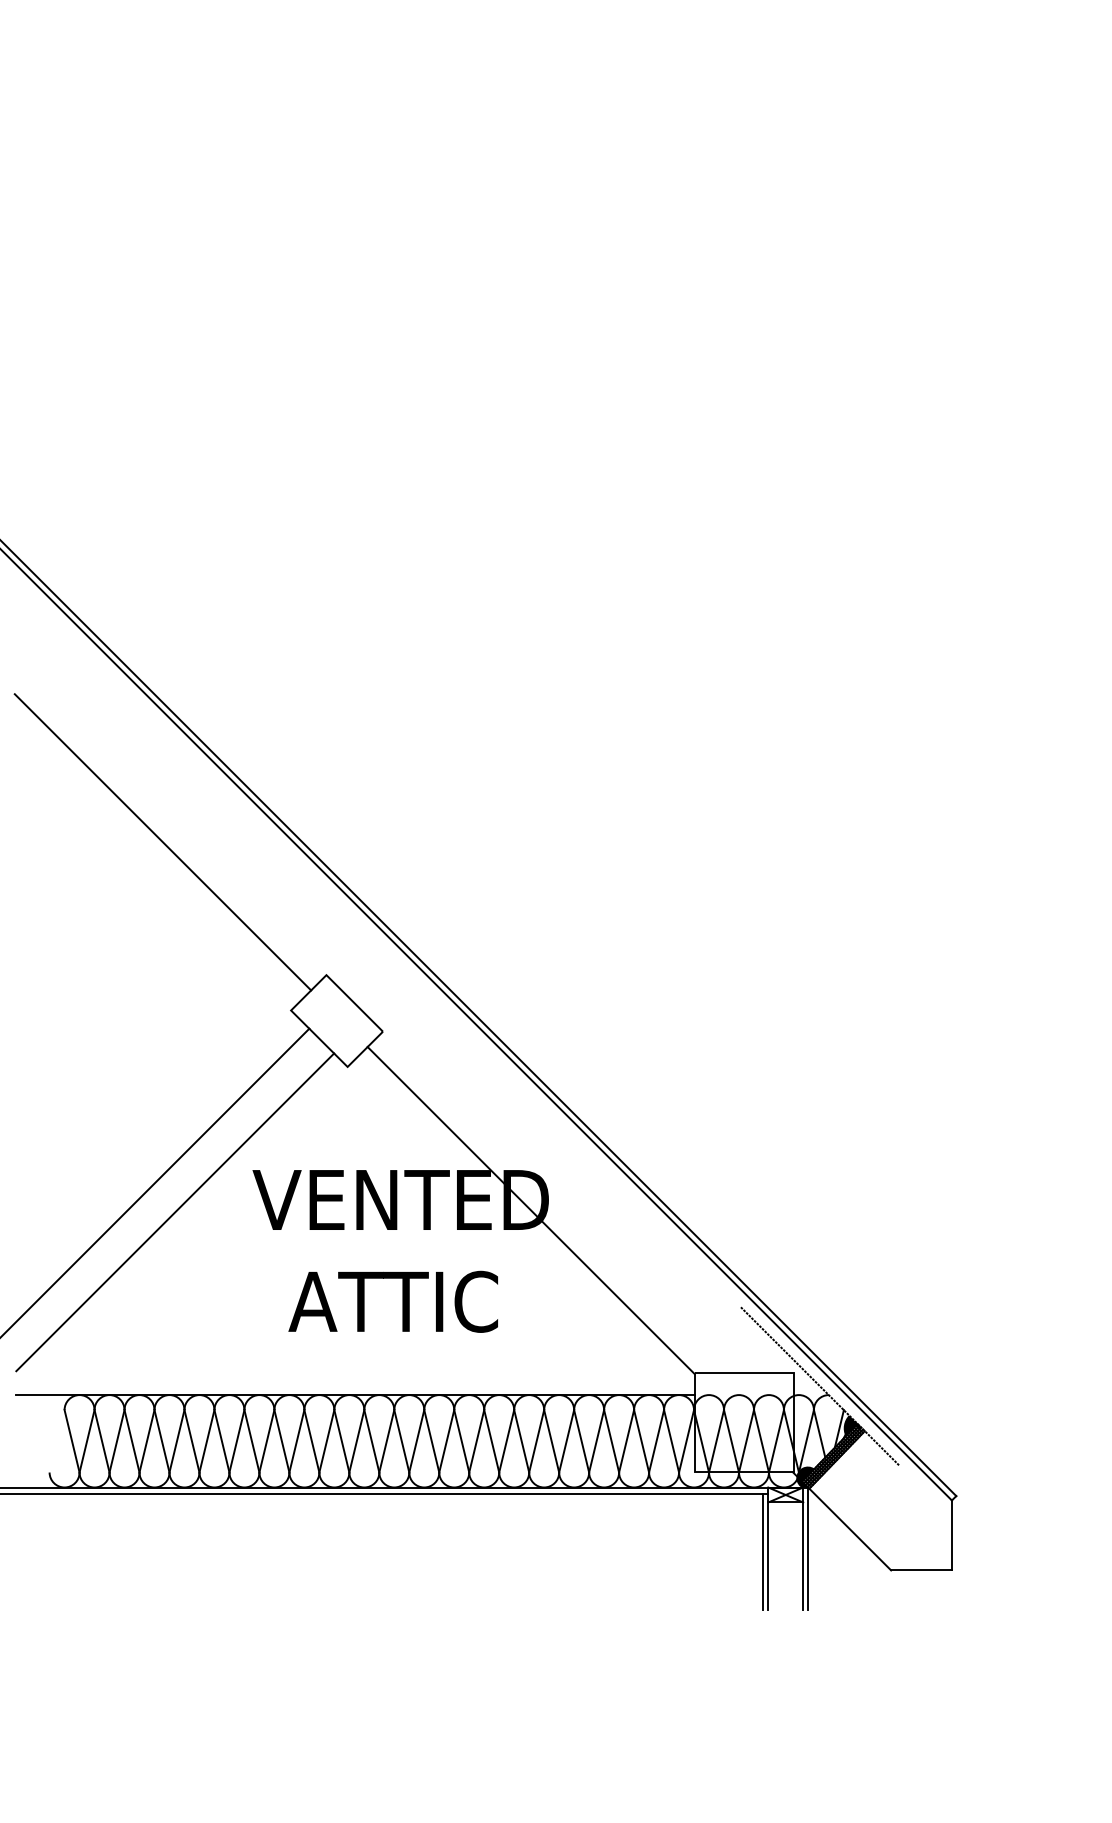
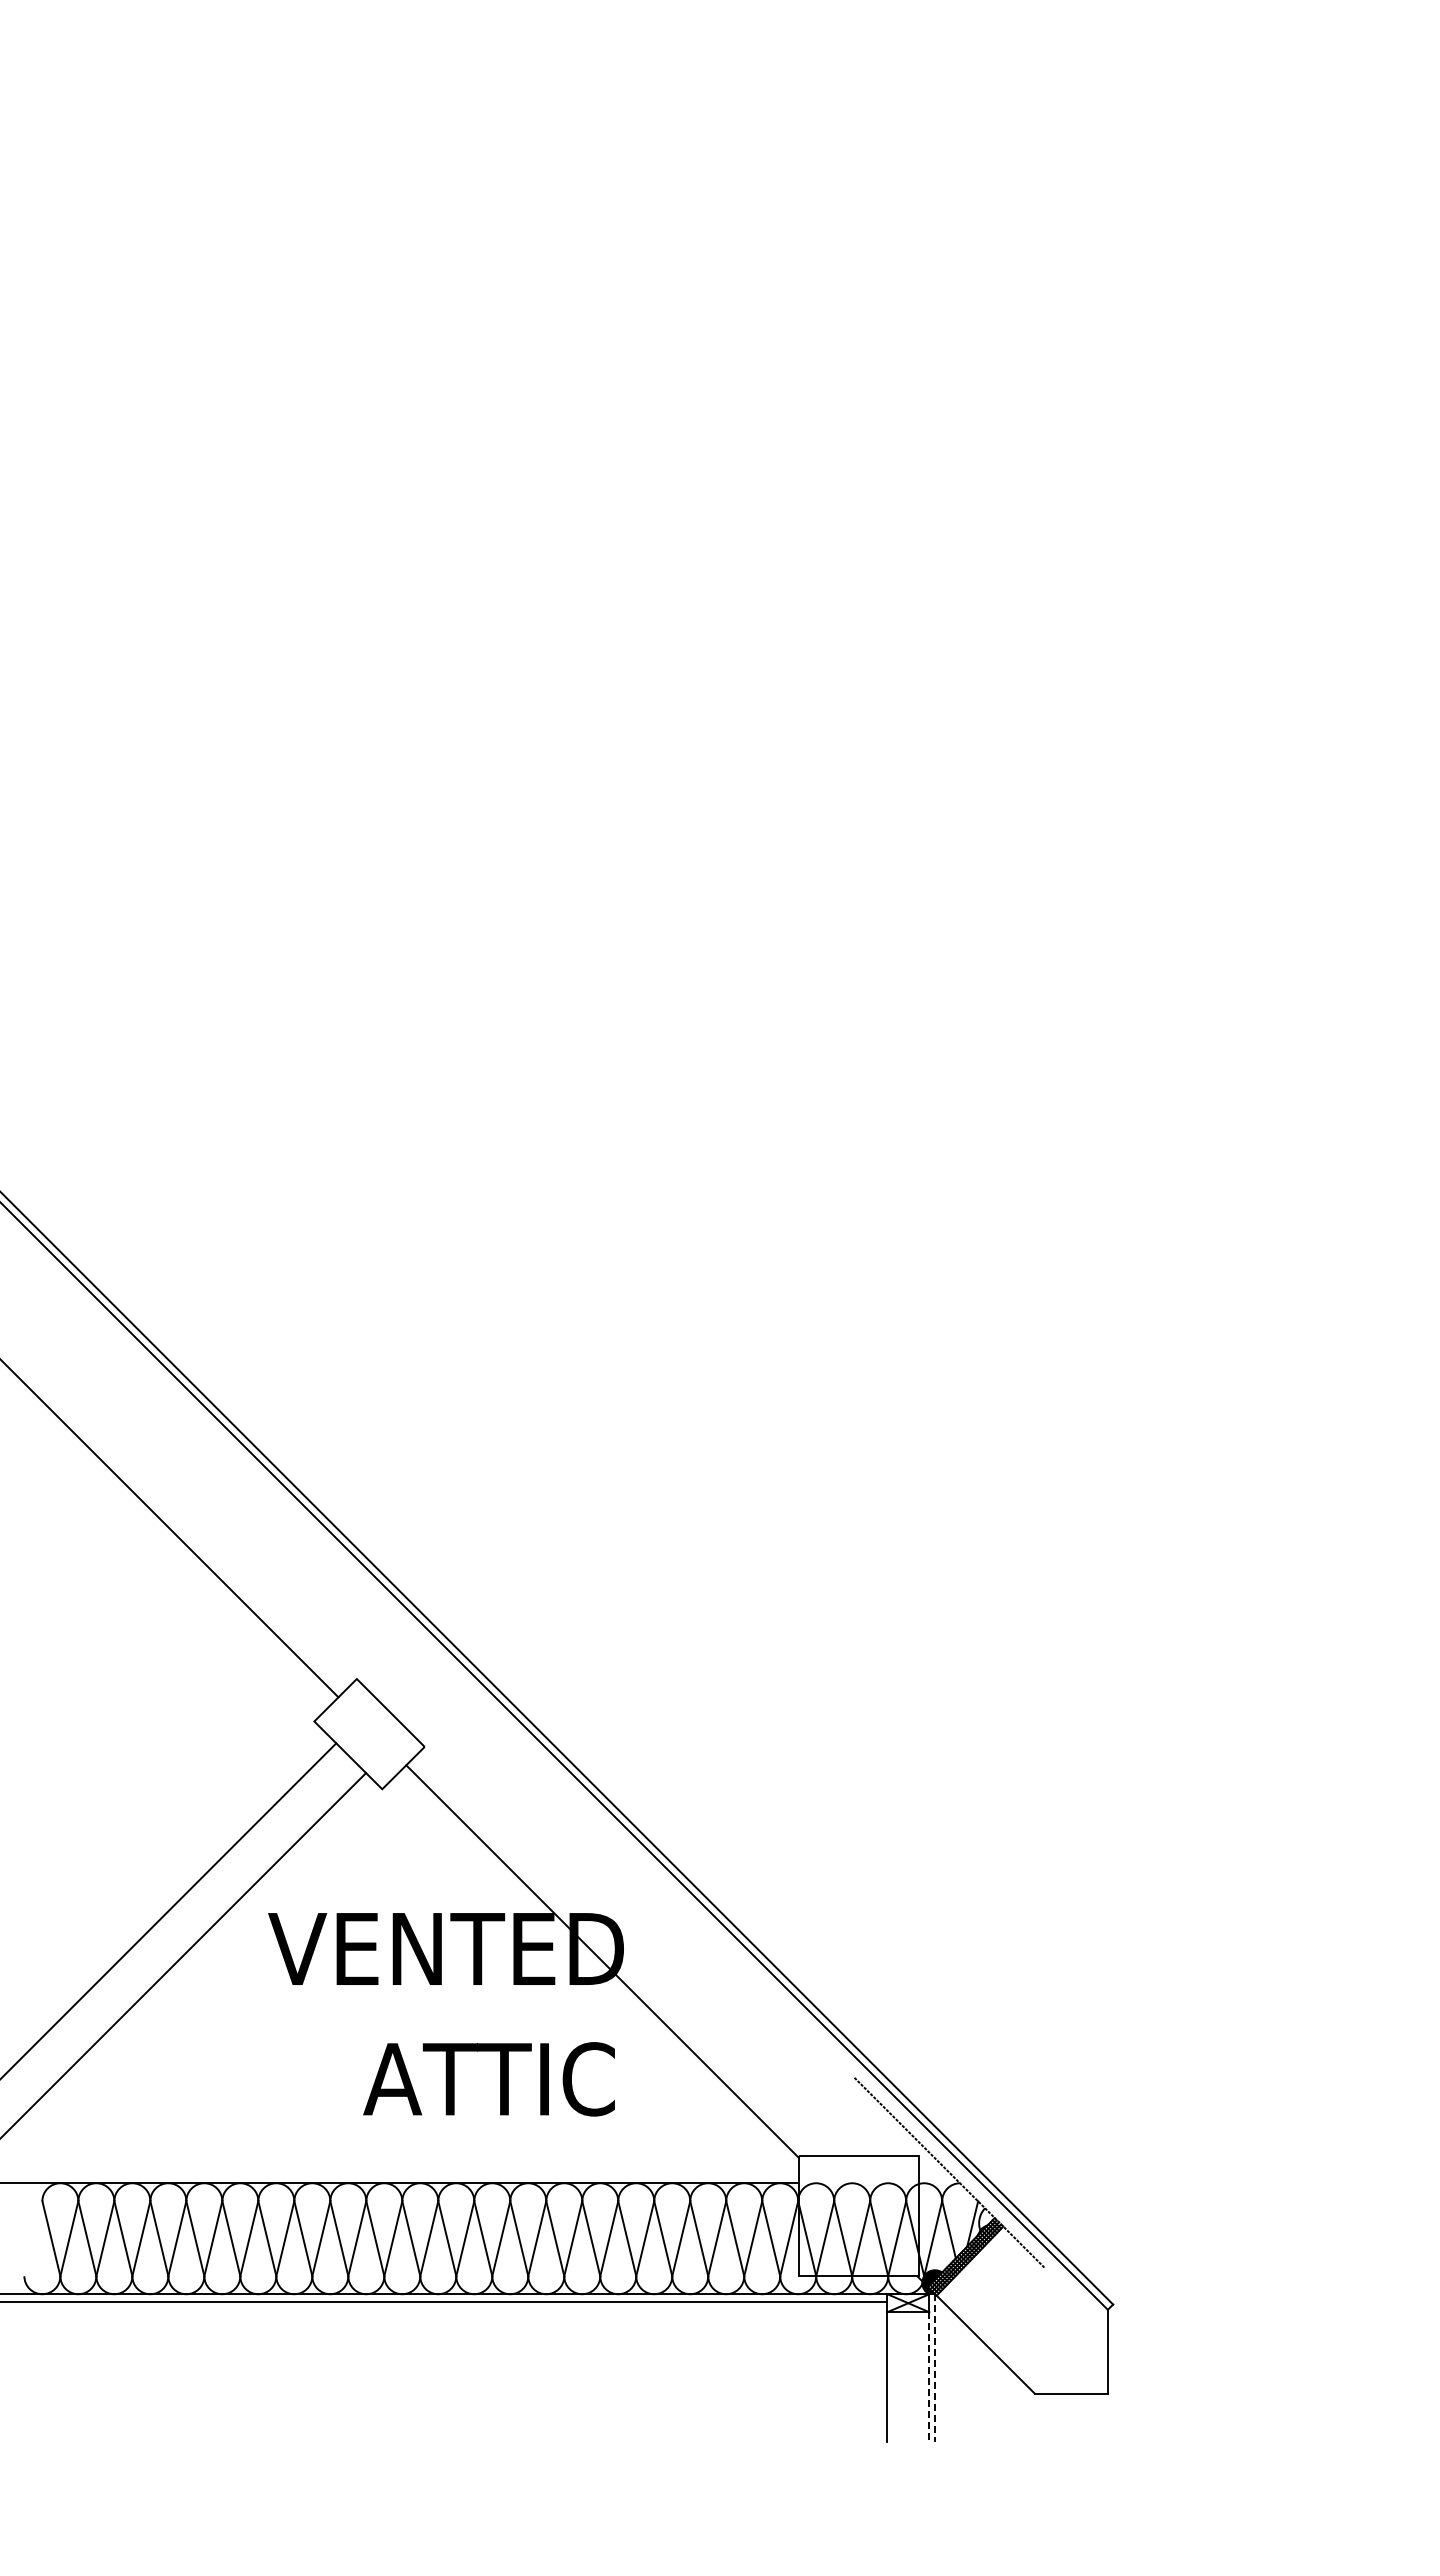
text: (392, 1302) -> (488, 2079), moved
fill: (853, 1425) -> (989, 2219), removed
line: (808, 1549) -> (935, 2368), solid -> dashed
line: (763, 1551) -> (881, 2371), removed
line: (803, 1556) -> (929, 2377), solid -> dashed

